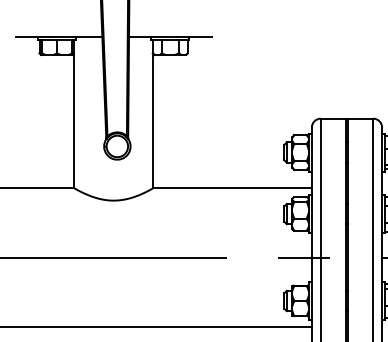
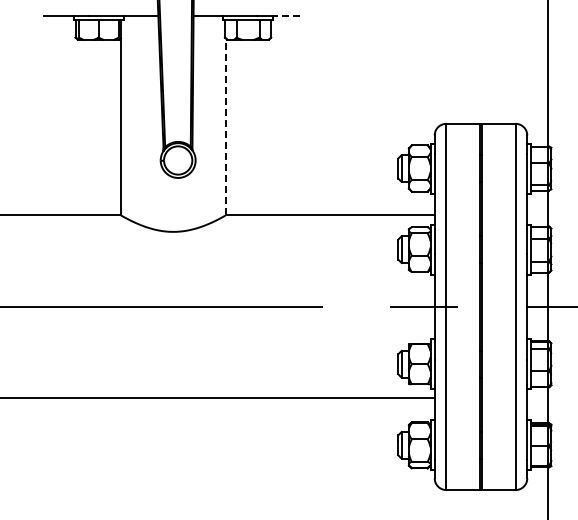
line: (199, 36) -> (286, 15), solid -> dashed
line: (153, 120) -> (225, 126), solid -> dashed

